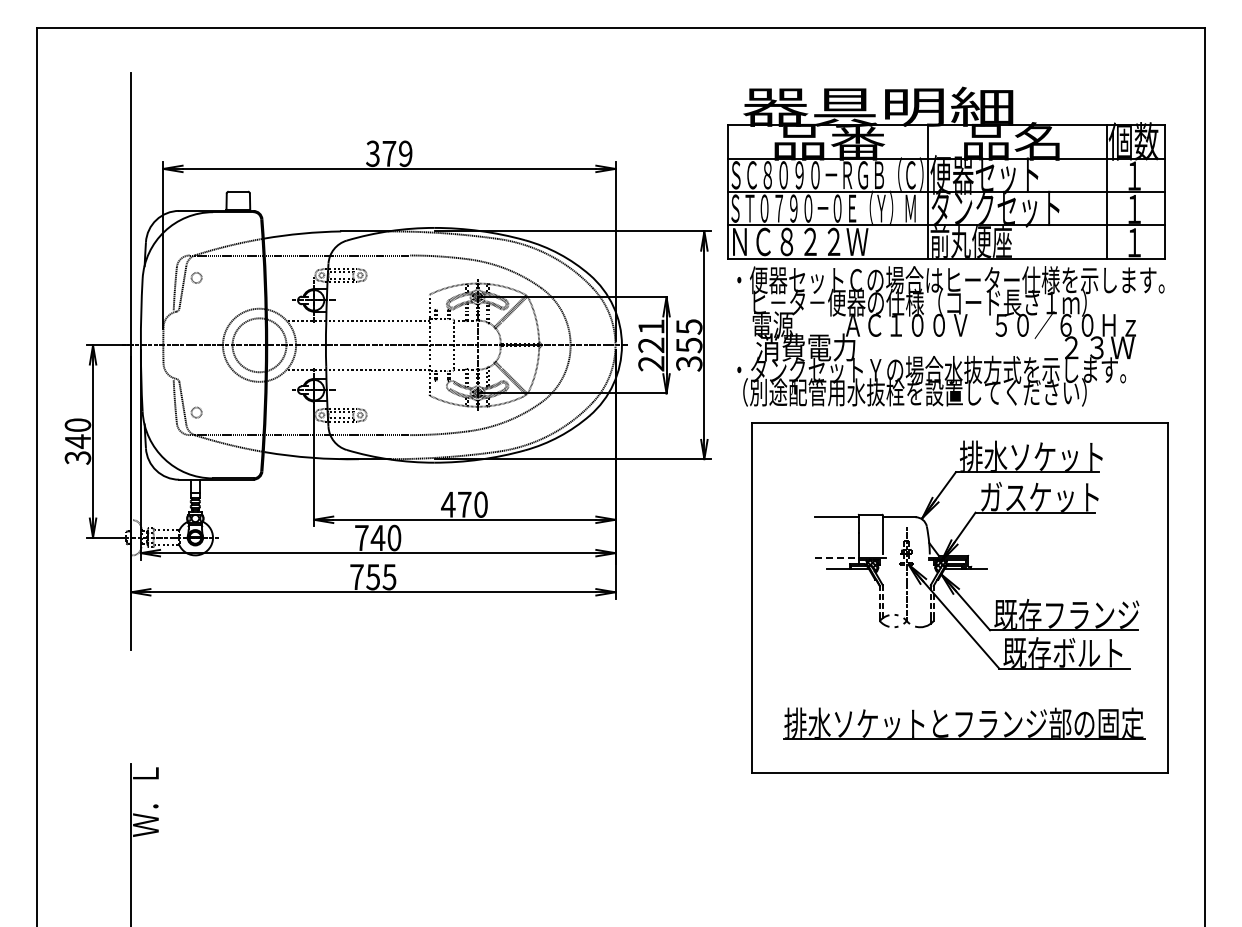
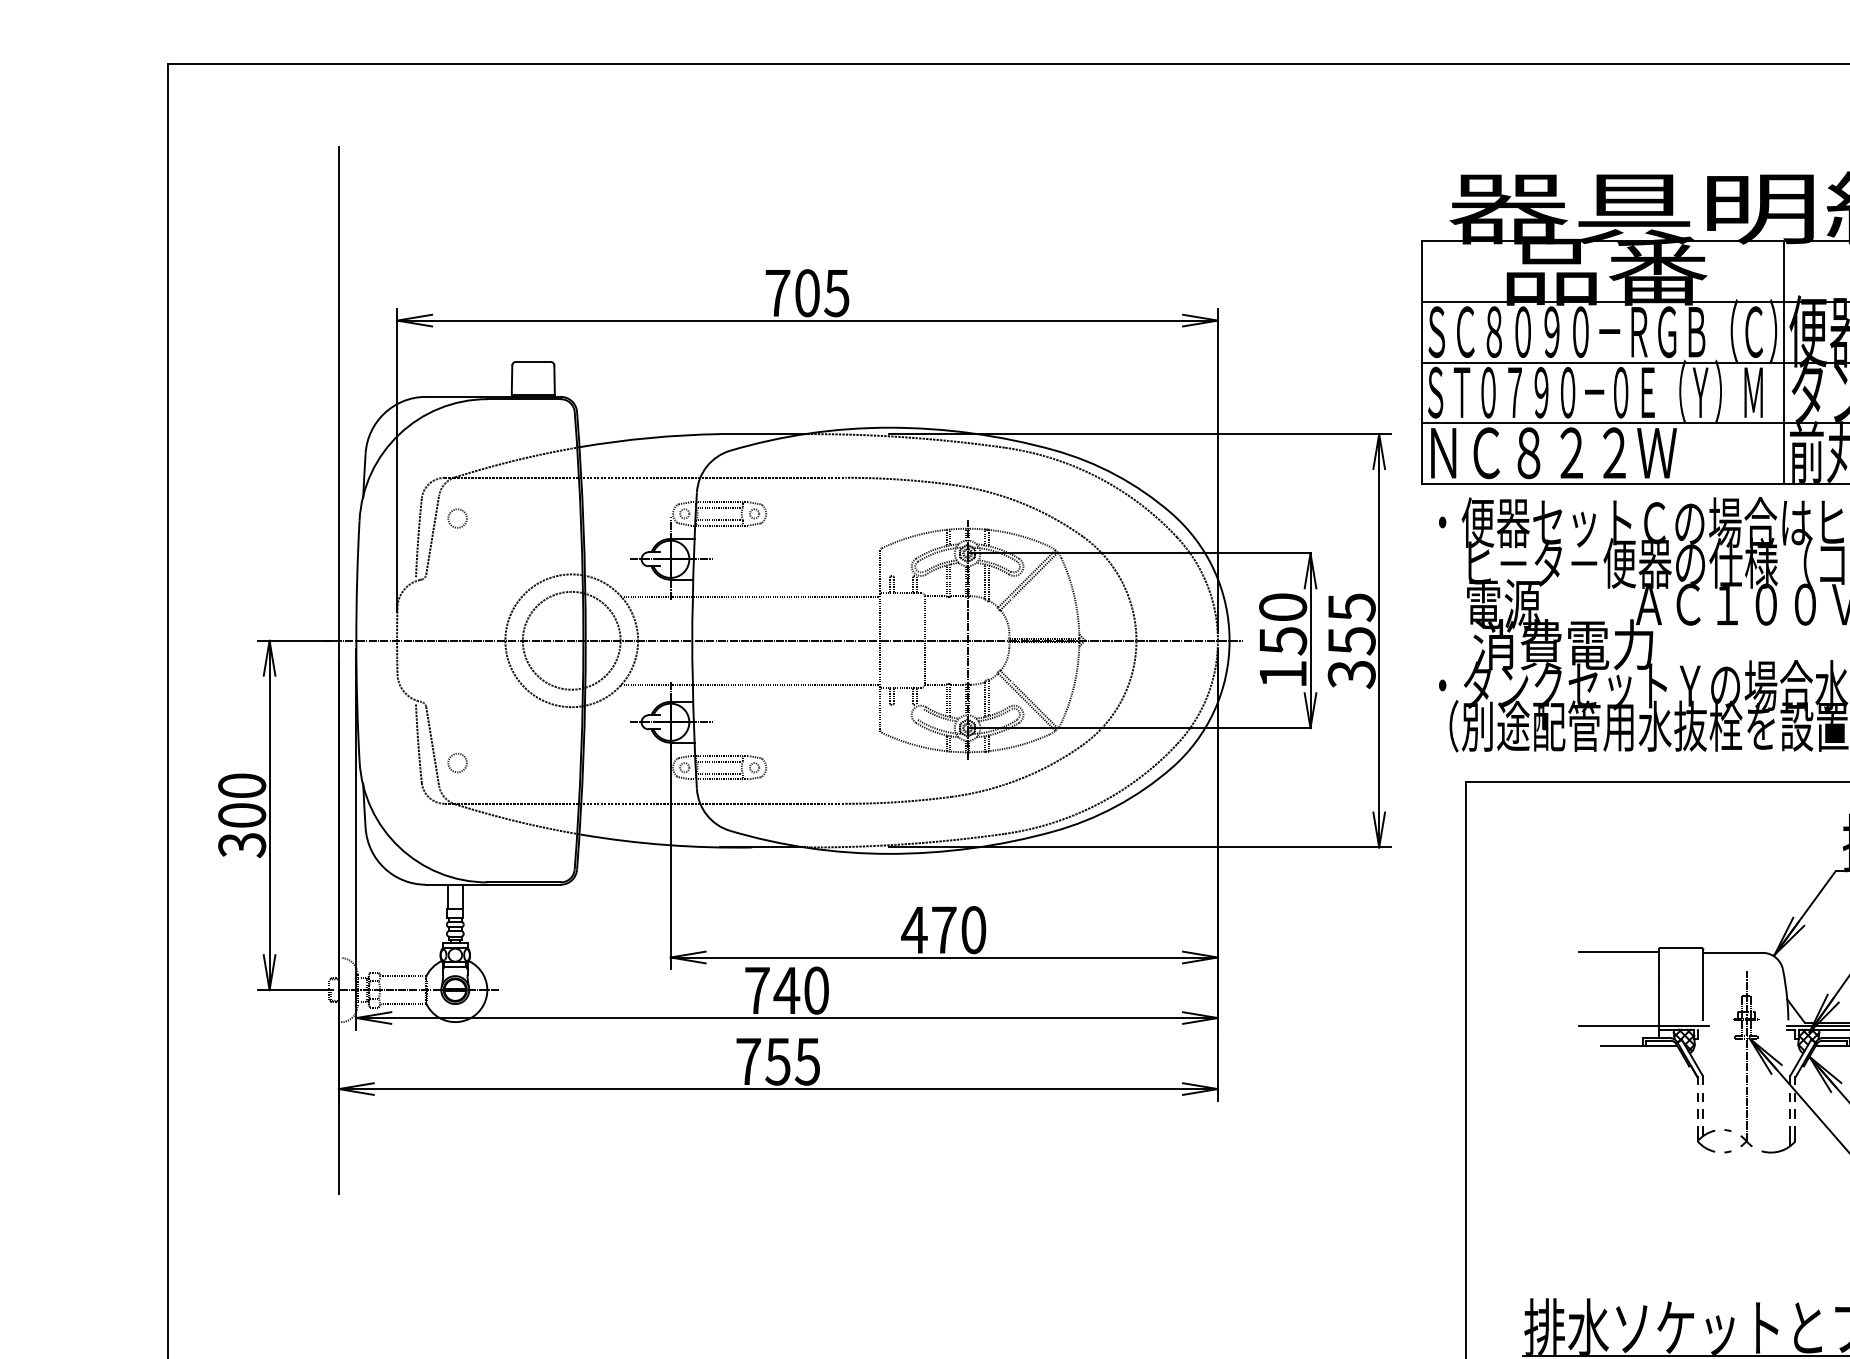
text: (389, 153) -> (807, 292), 379 -> 705
text: (651, 345) -> (1283, 641), 221 -> 150
text: (77, 441) -> (241, 815), 340 -> 300
line: (836, 557) -> (1619, 1025), dashed -> solid

